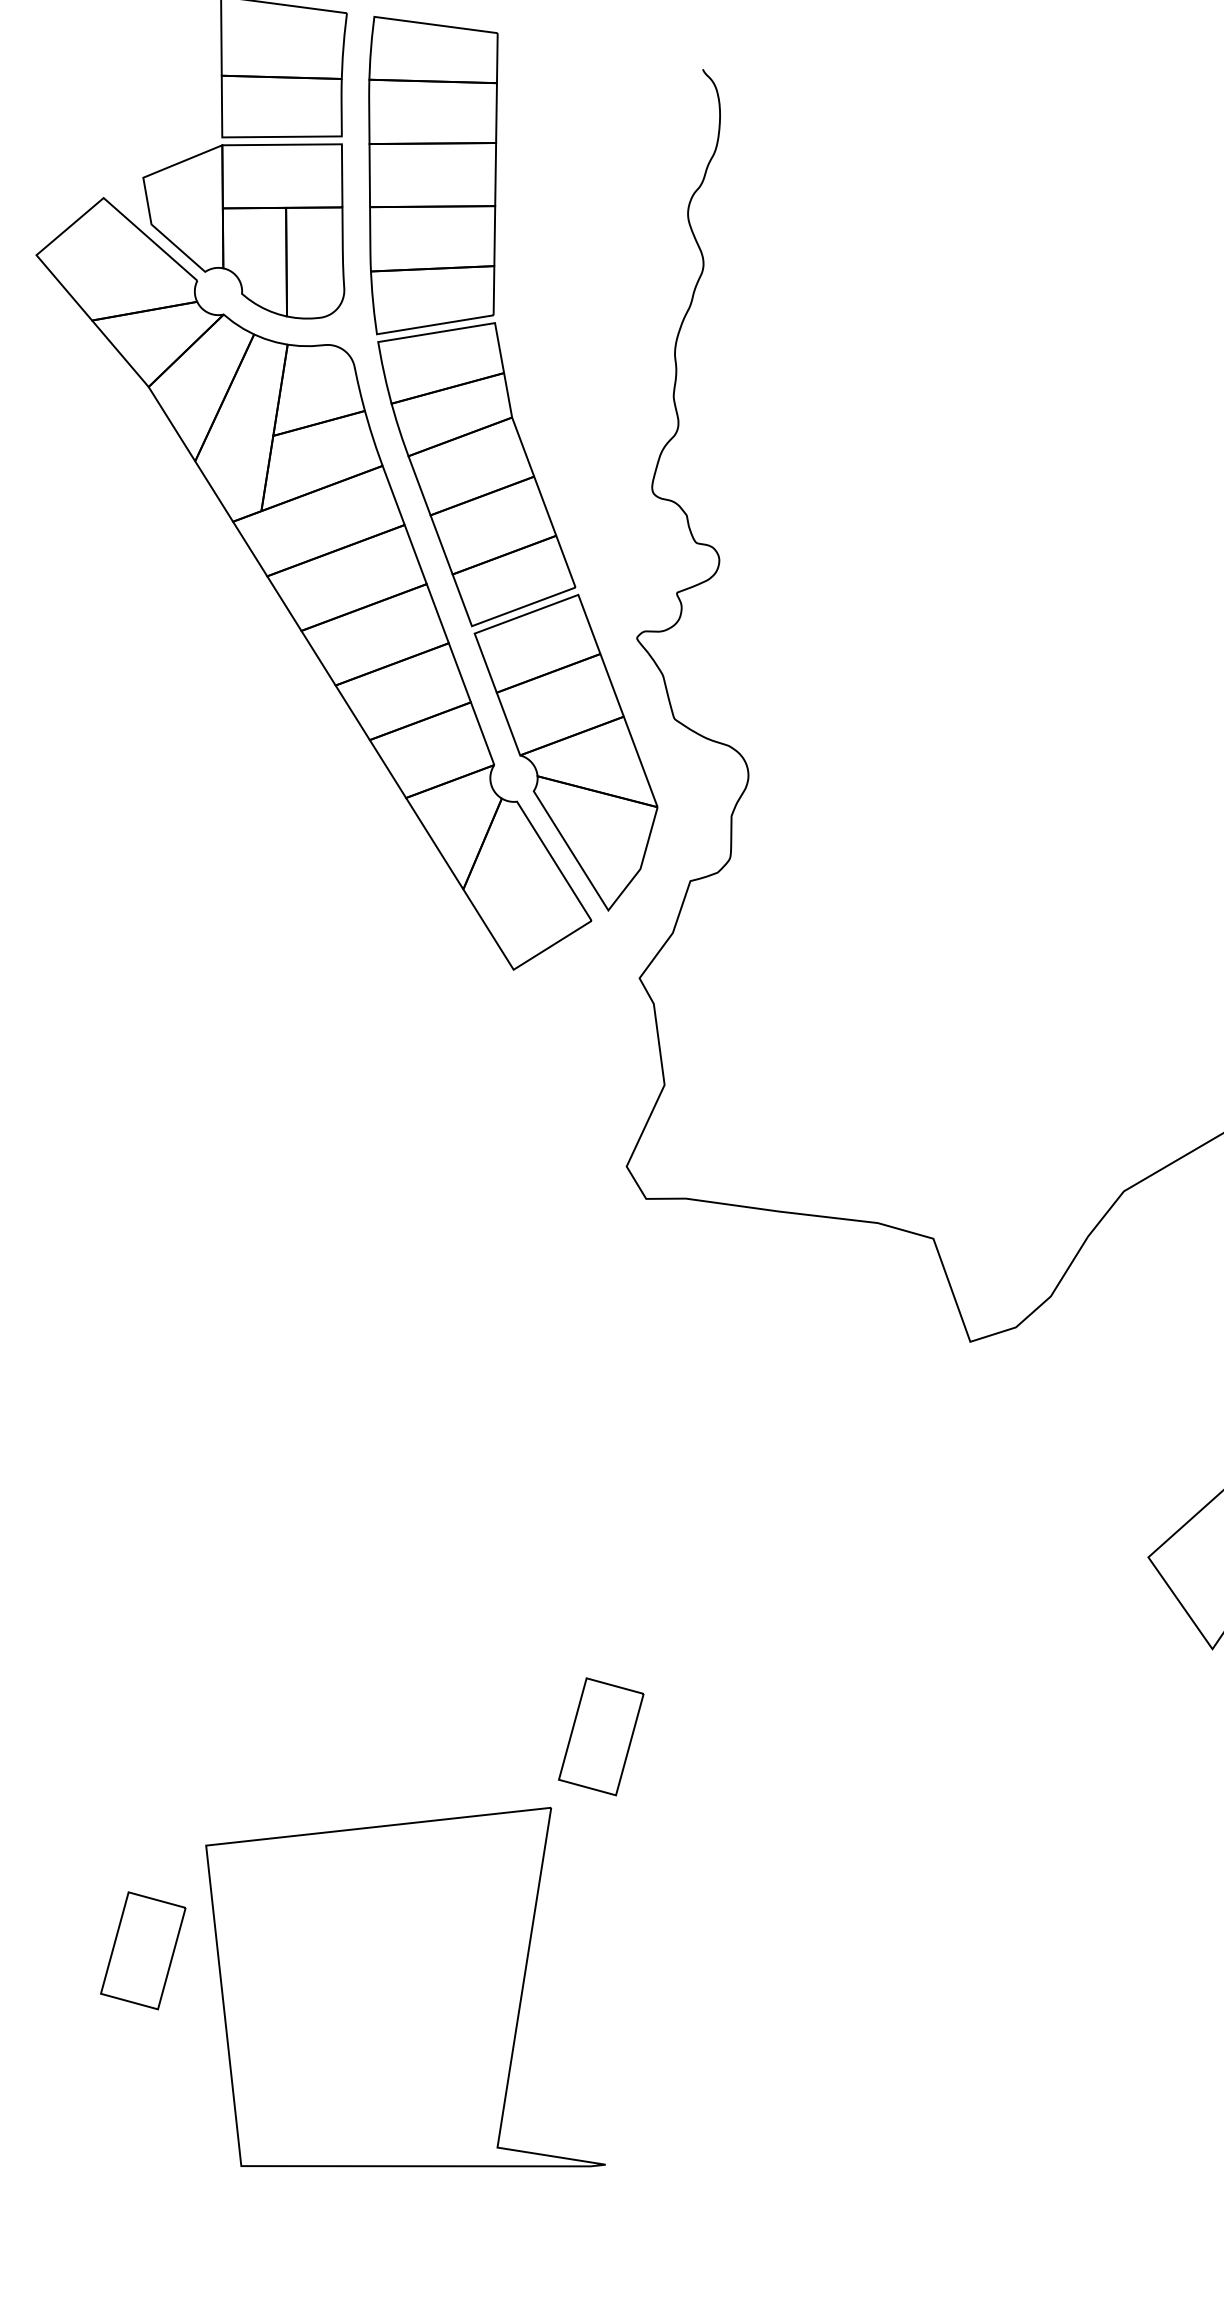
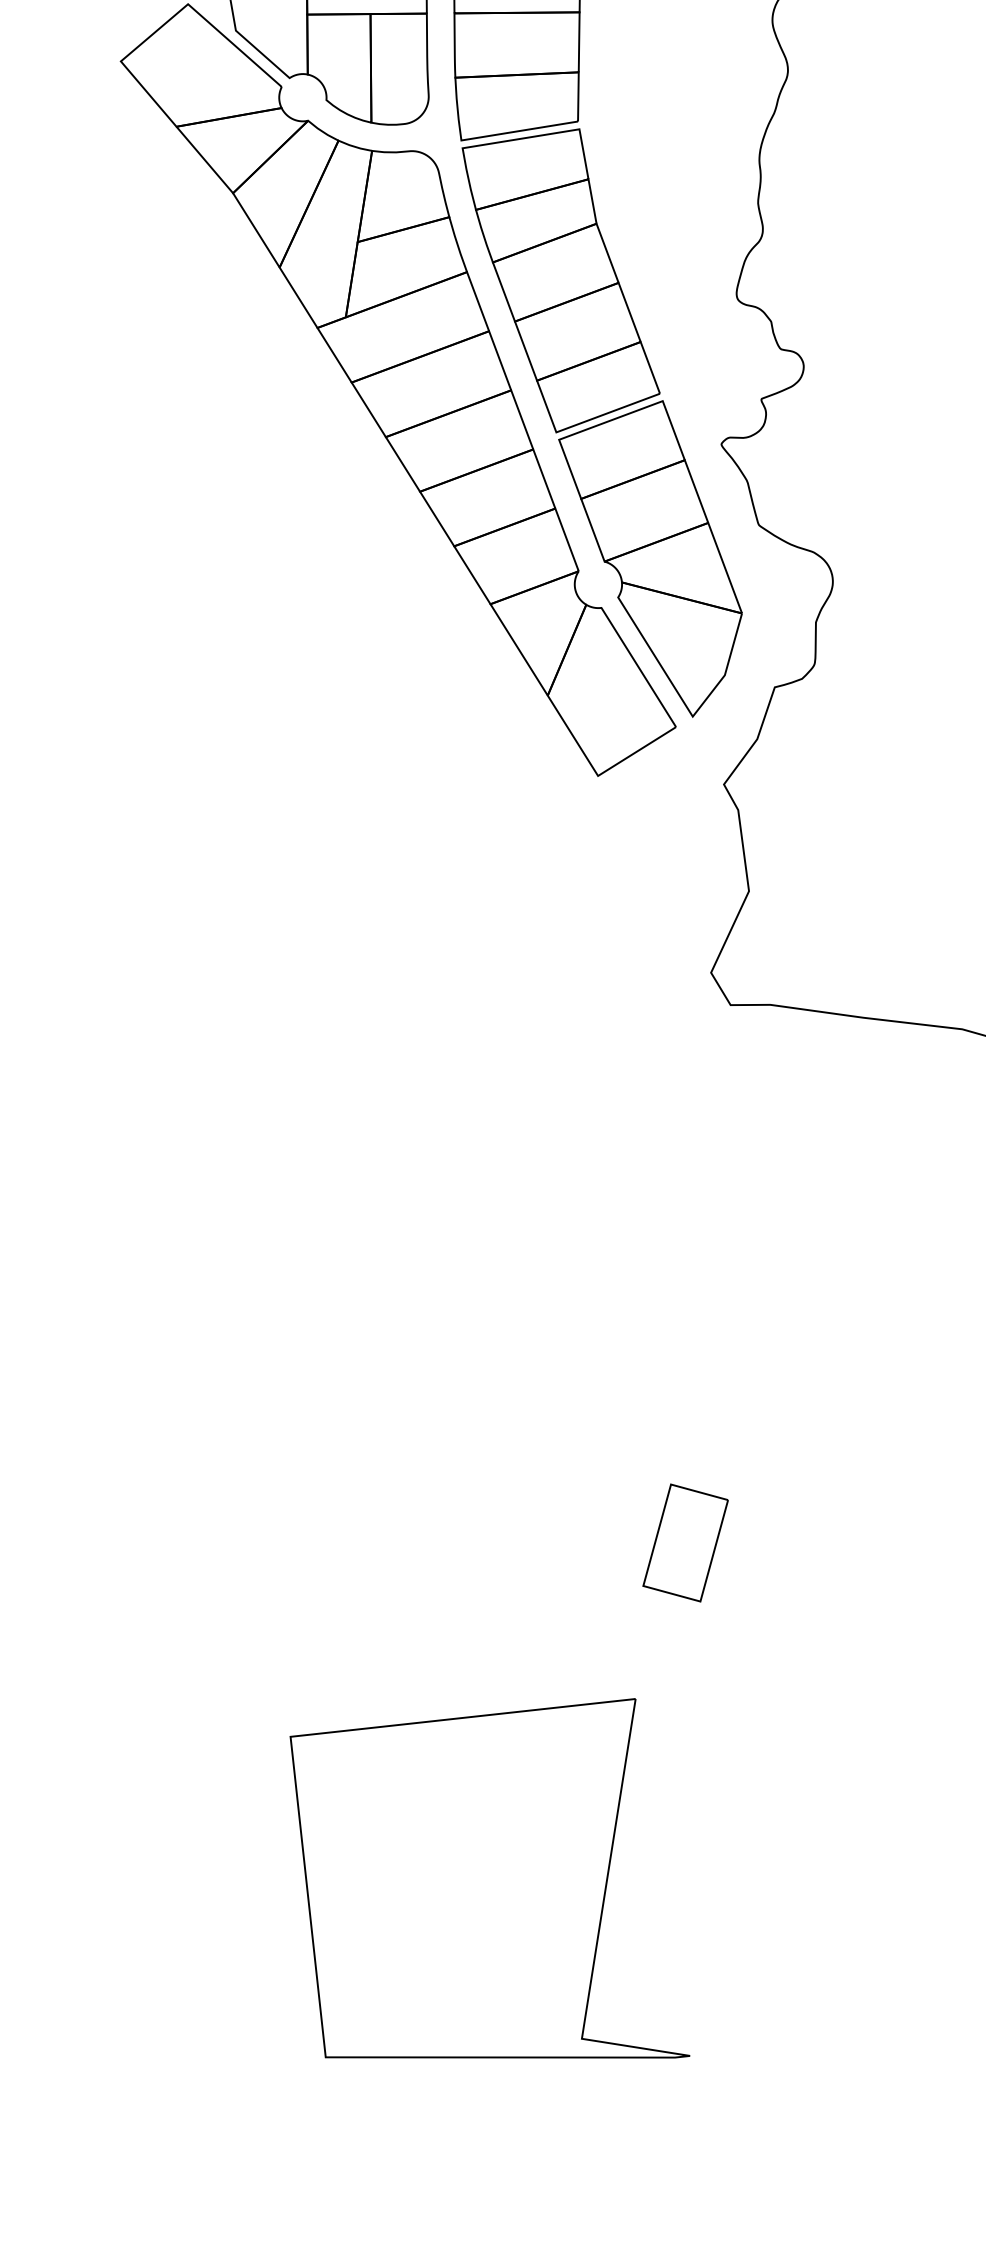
part: (143, 1950) -> (227, 1756), removed
part: (405, 1987) -> (489, 1878), moved

